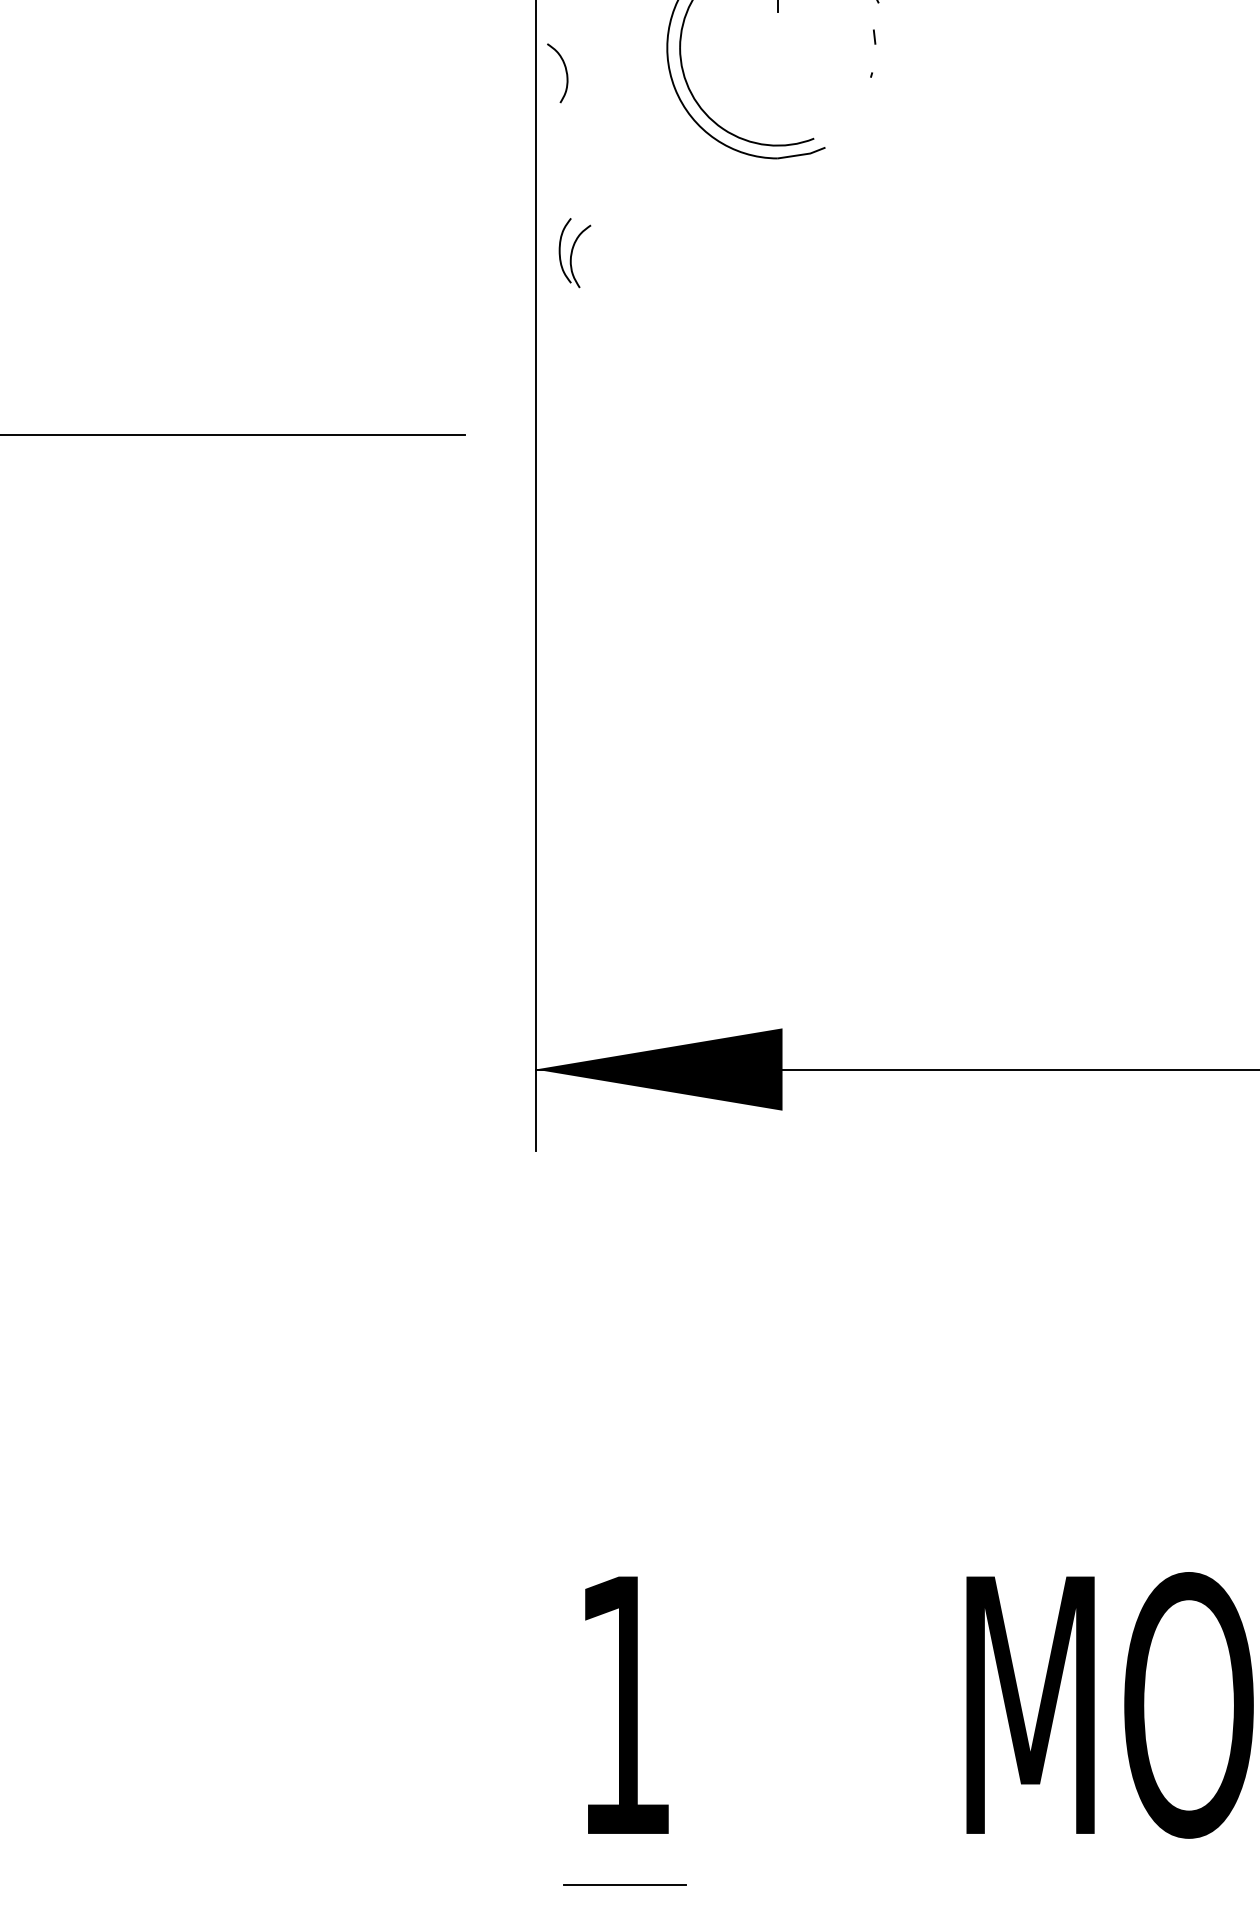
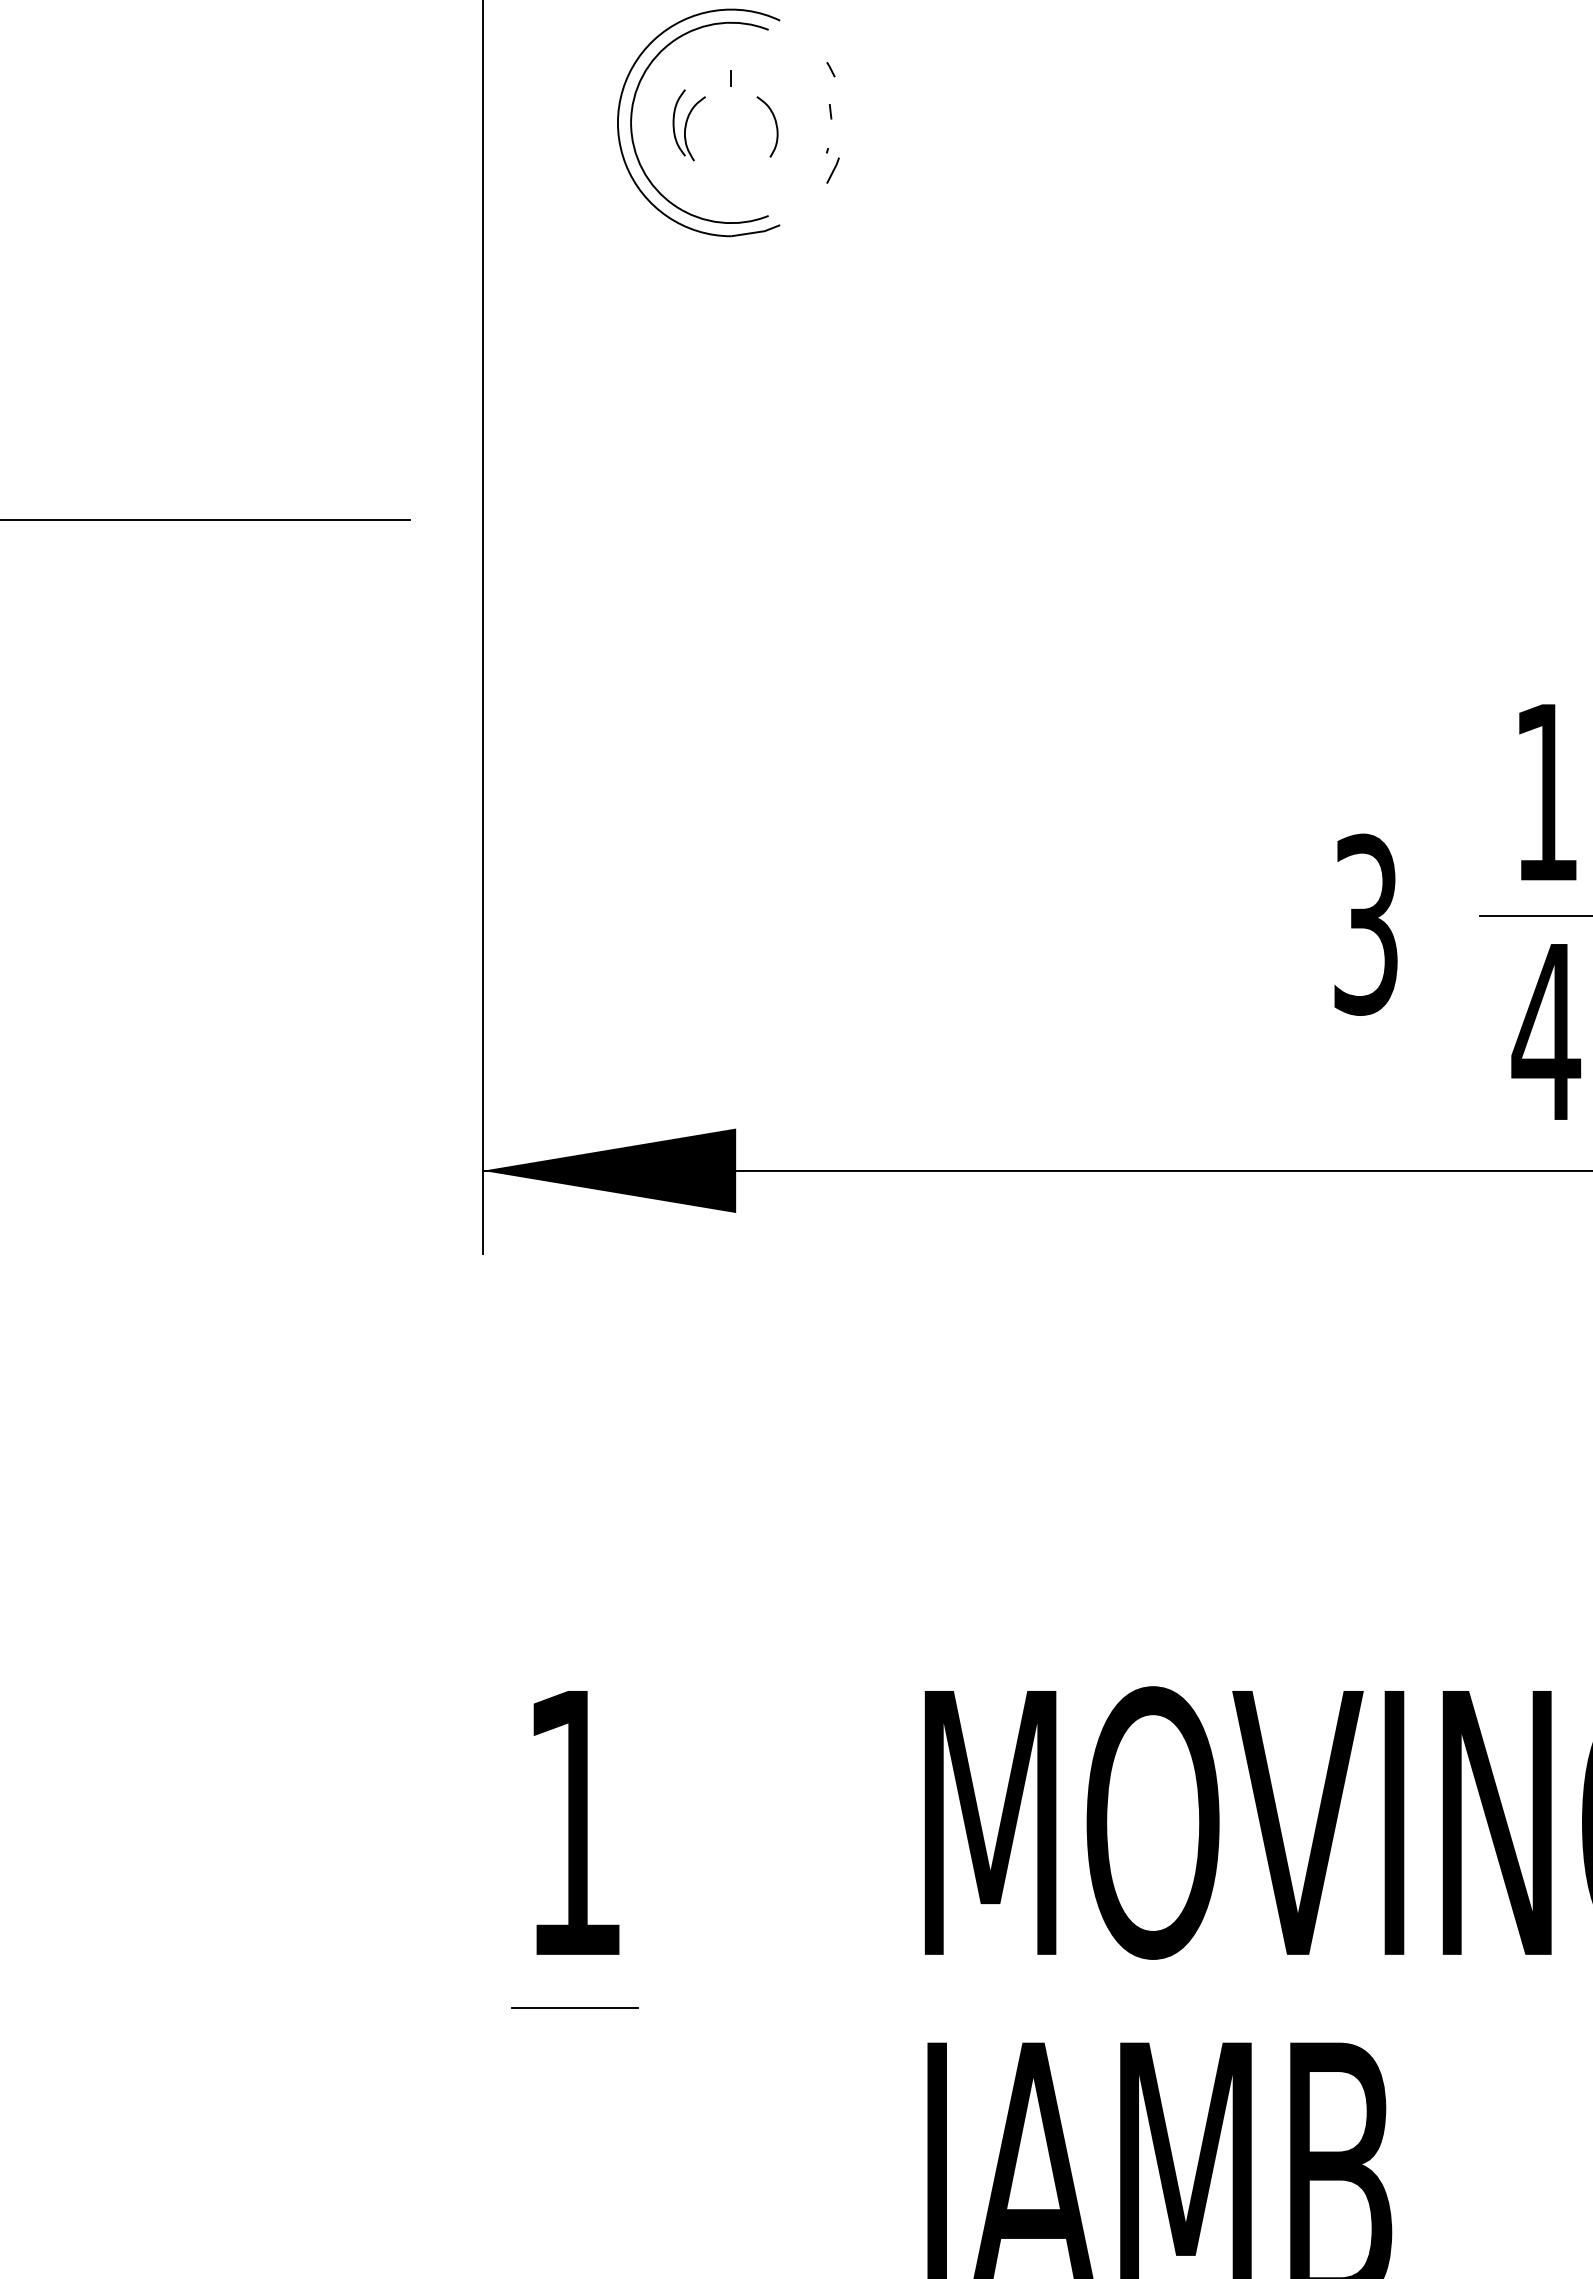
curve: (565, 71) -> (775, 125), moved
line: (876, 94) -> (832, 170), added
part: (574, 253) -> (688, 125), moved

